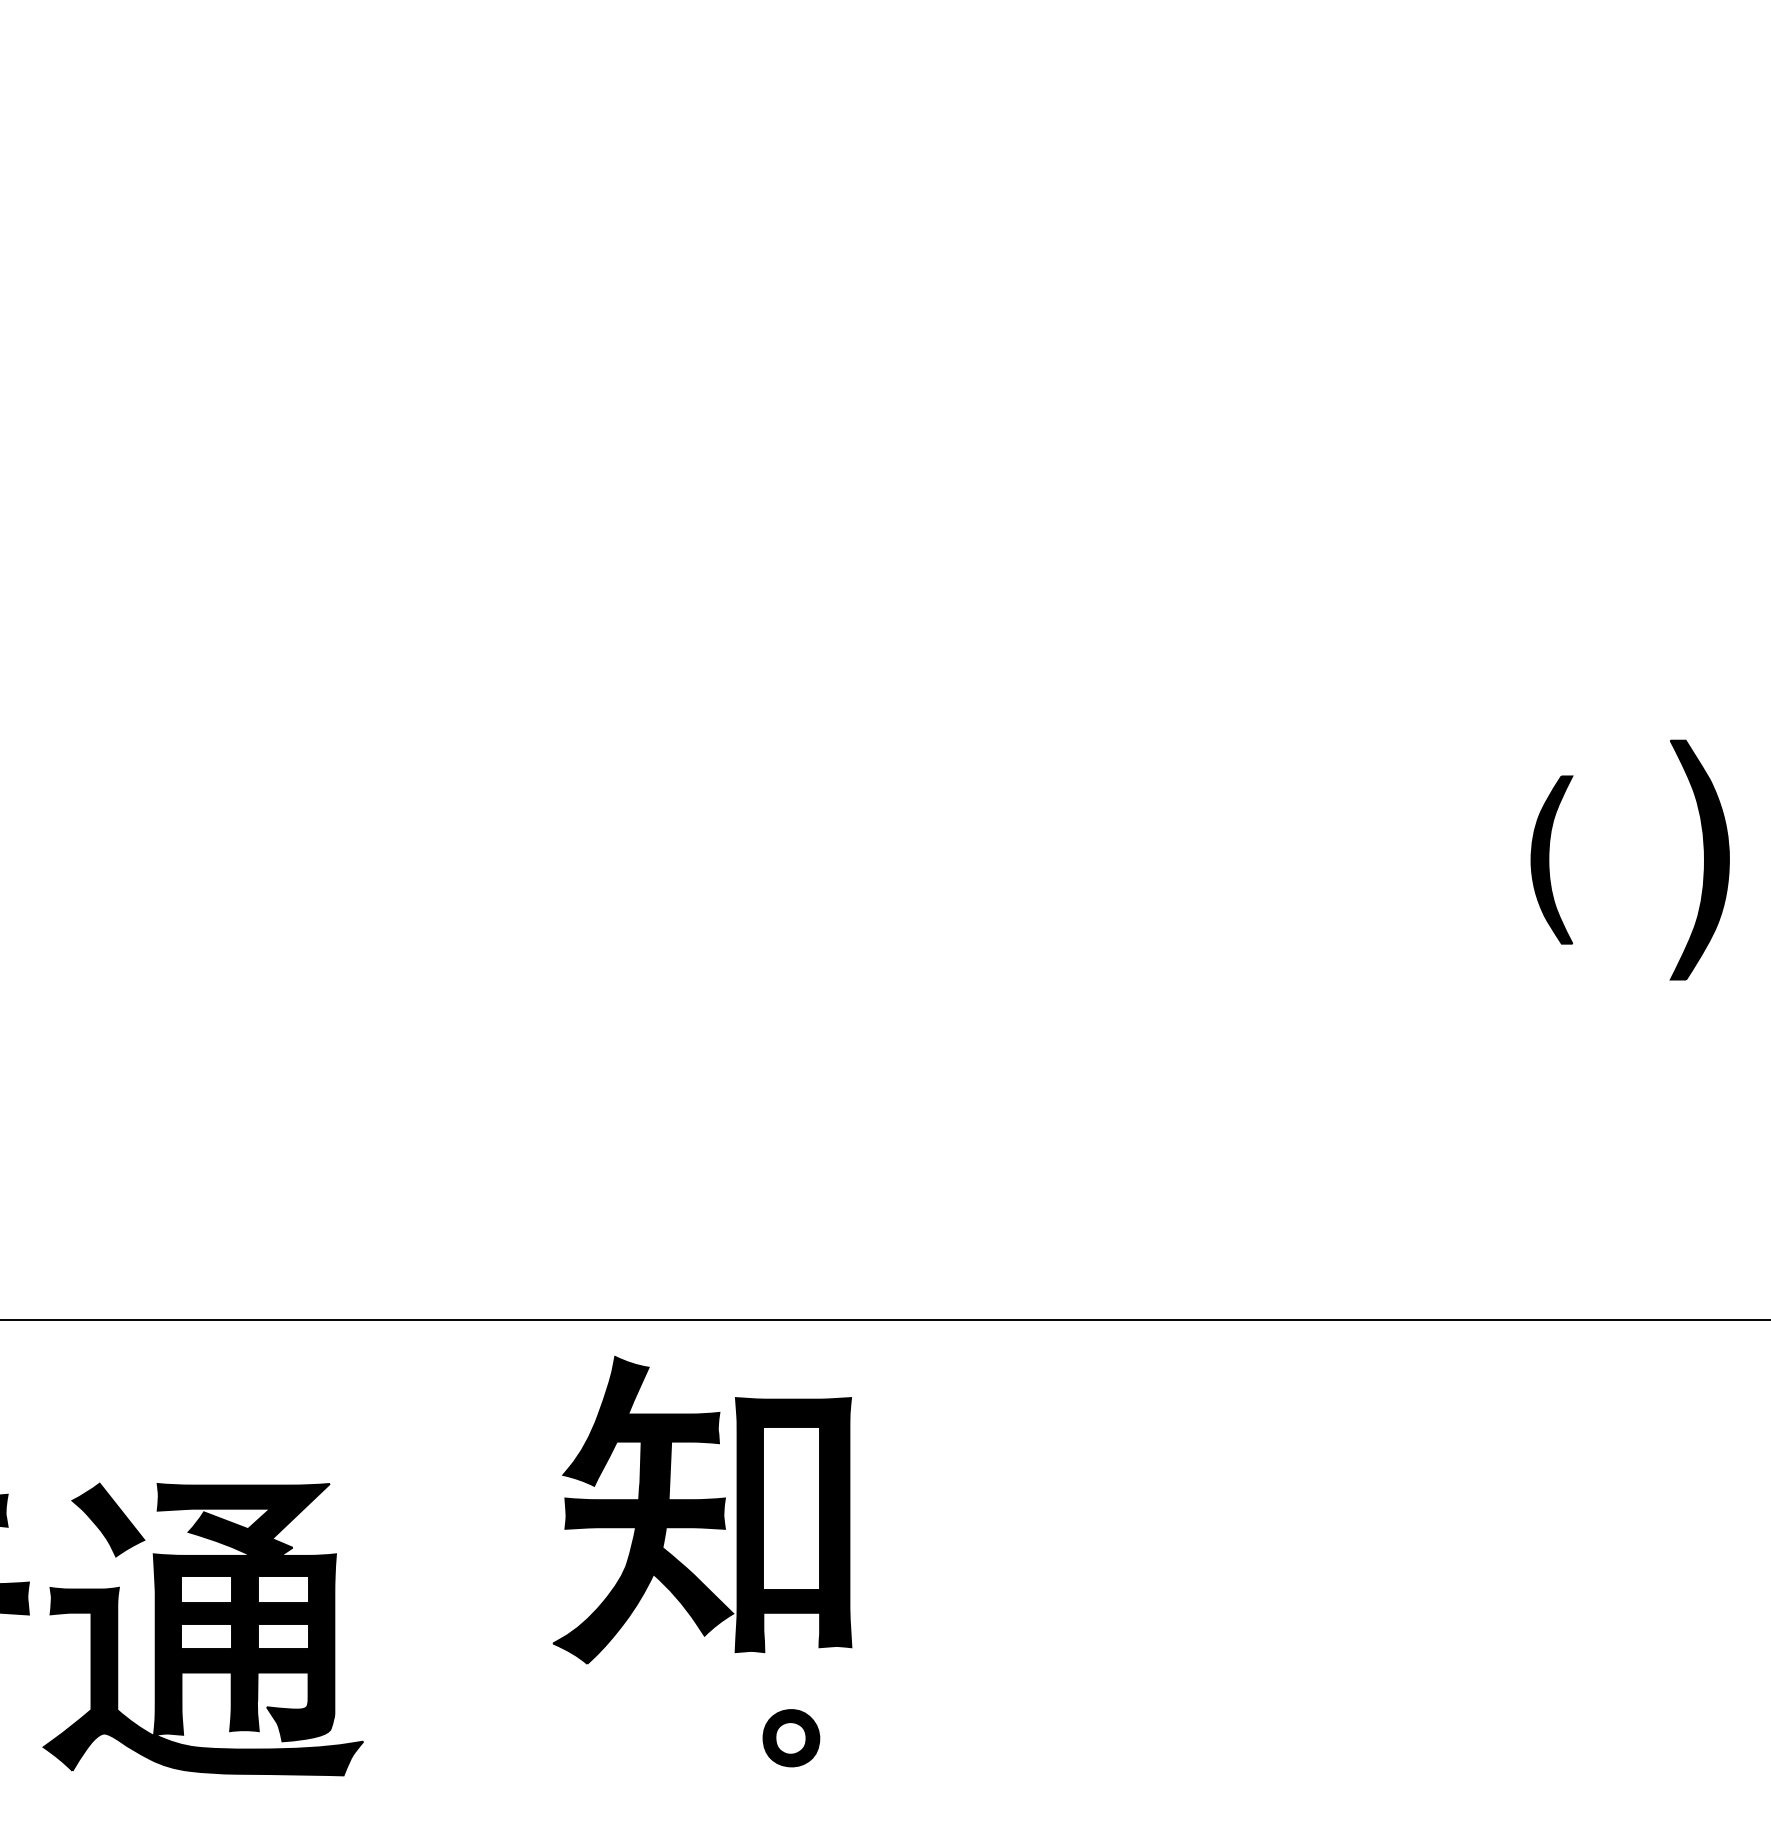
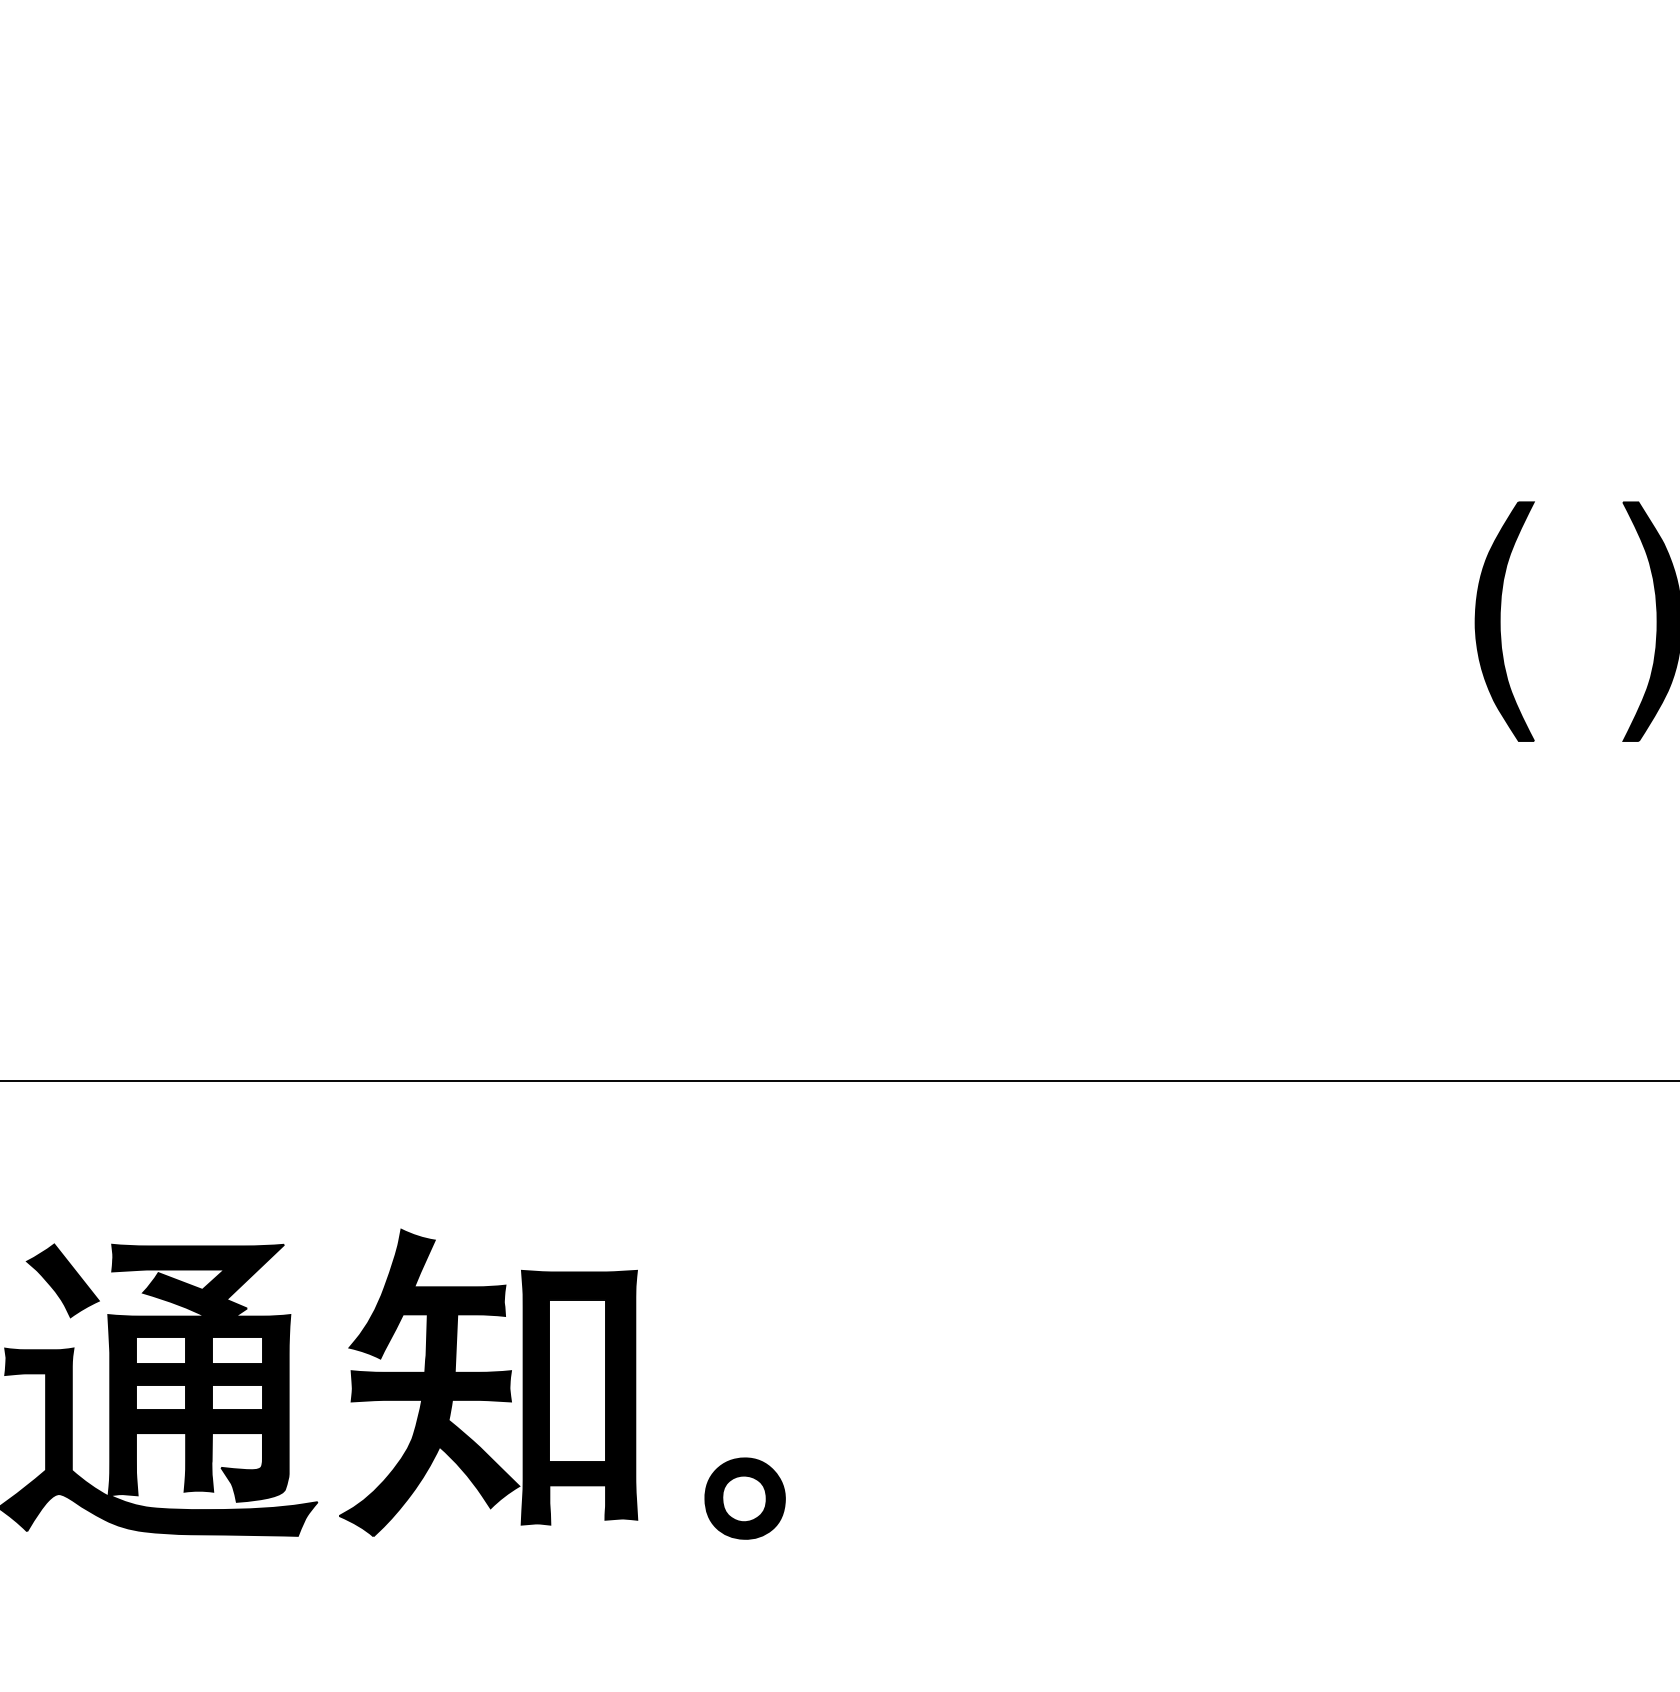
part: (1551, 859) -> (1504, 621), size x1.43
part: (702, 1509) -> (488, 1382), moved
part: (791, 1738) -> (745, 1499), size x1.43

